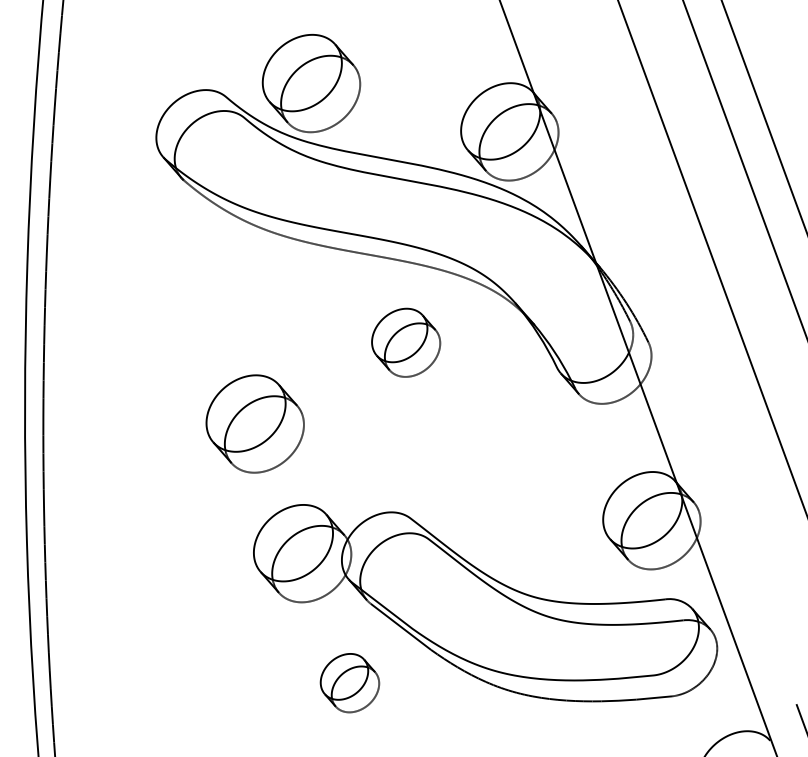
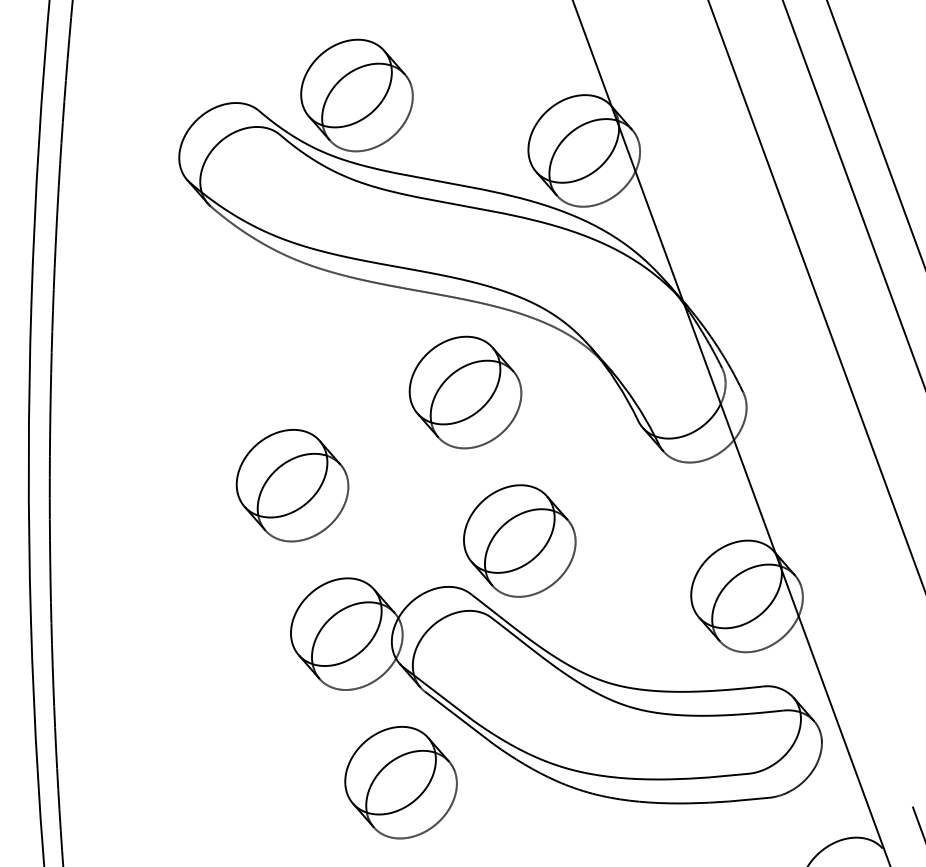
part: (405, 342) -> (464, 392), size x1.43
part: (453, 471) -> (519, 540), added
part: (349, 682) -> (400, 781), size x1.67

